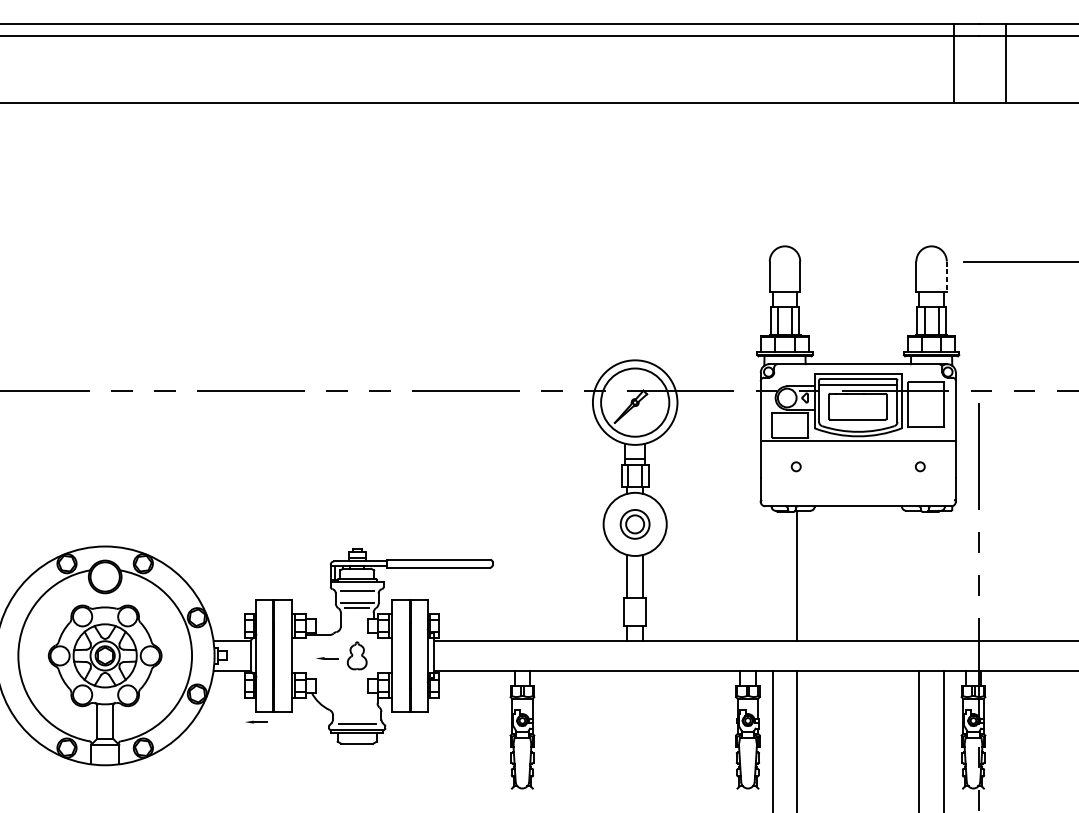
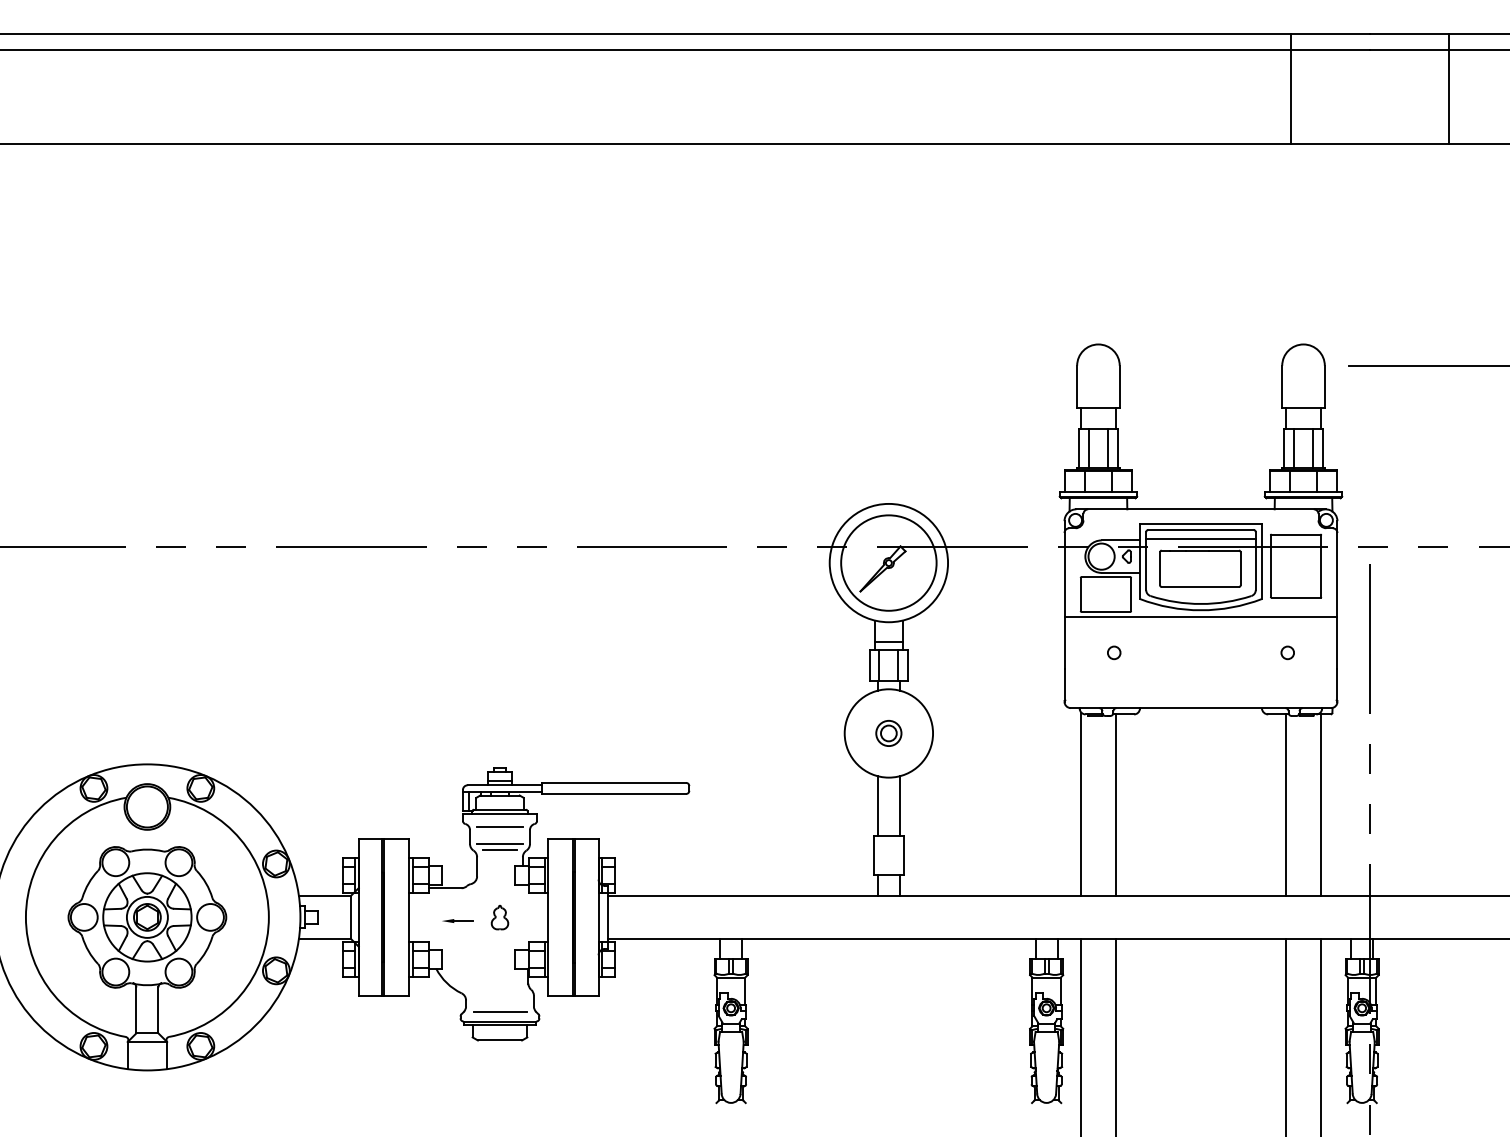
line: (954, 63) -> (1291, 88), moved
line: (1005, 63) -> (1448, 88), moved
line: (946, 277) -> (1324, 387), dashed -> solid
part: (634, 524) -> (888, 733), size x0.62
line: (772, 574) -> (1081, 803), added
line: (919, 575) -> (1286, 804), added
line: (943, 575) -> (1320, 804), added
part: (356, 655) -> (499, 917), size x0.62
part: (256, 721) -> (358, 1009), removed

